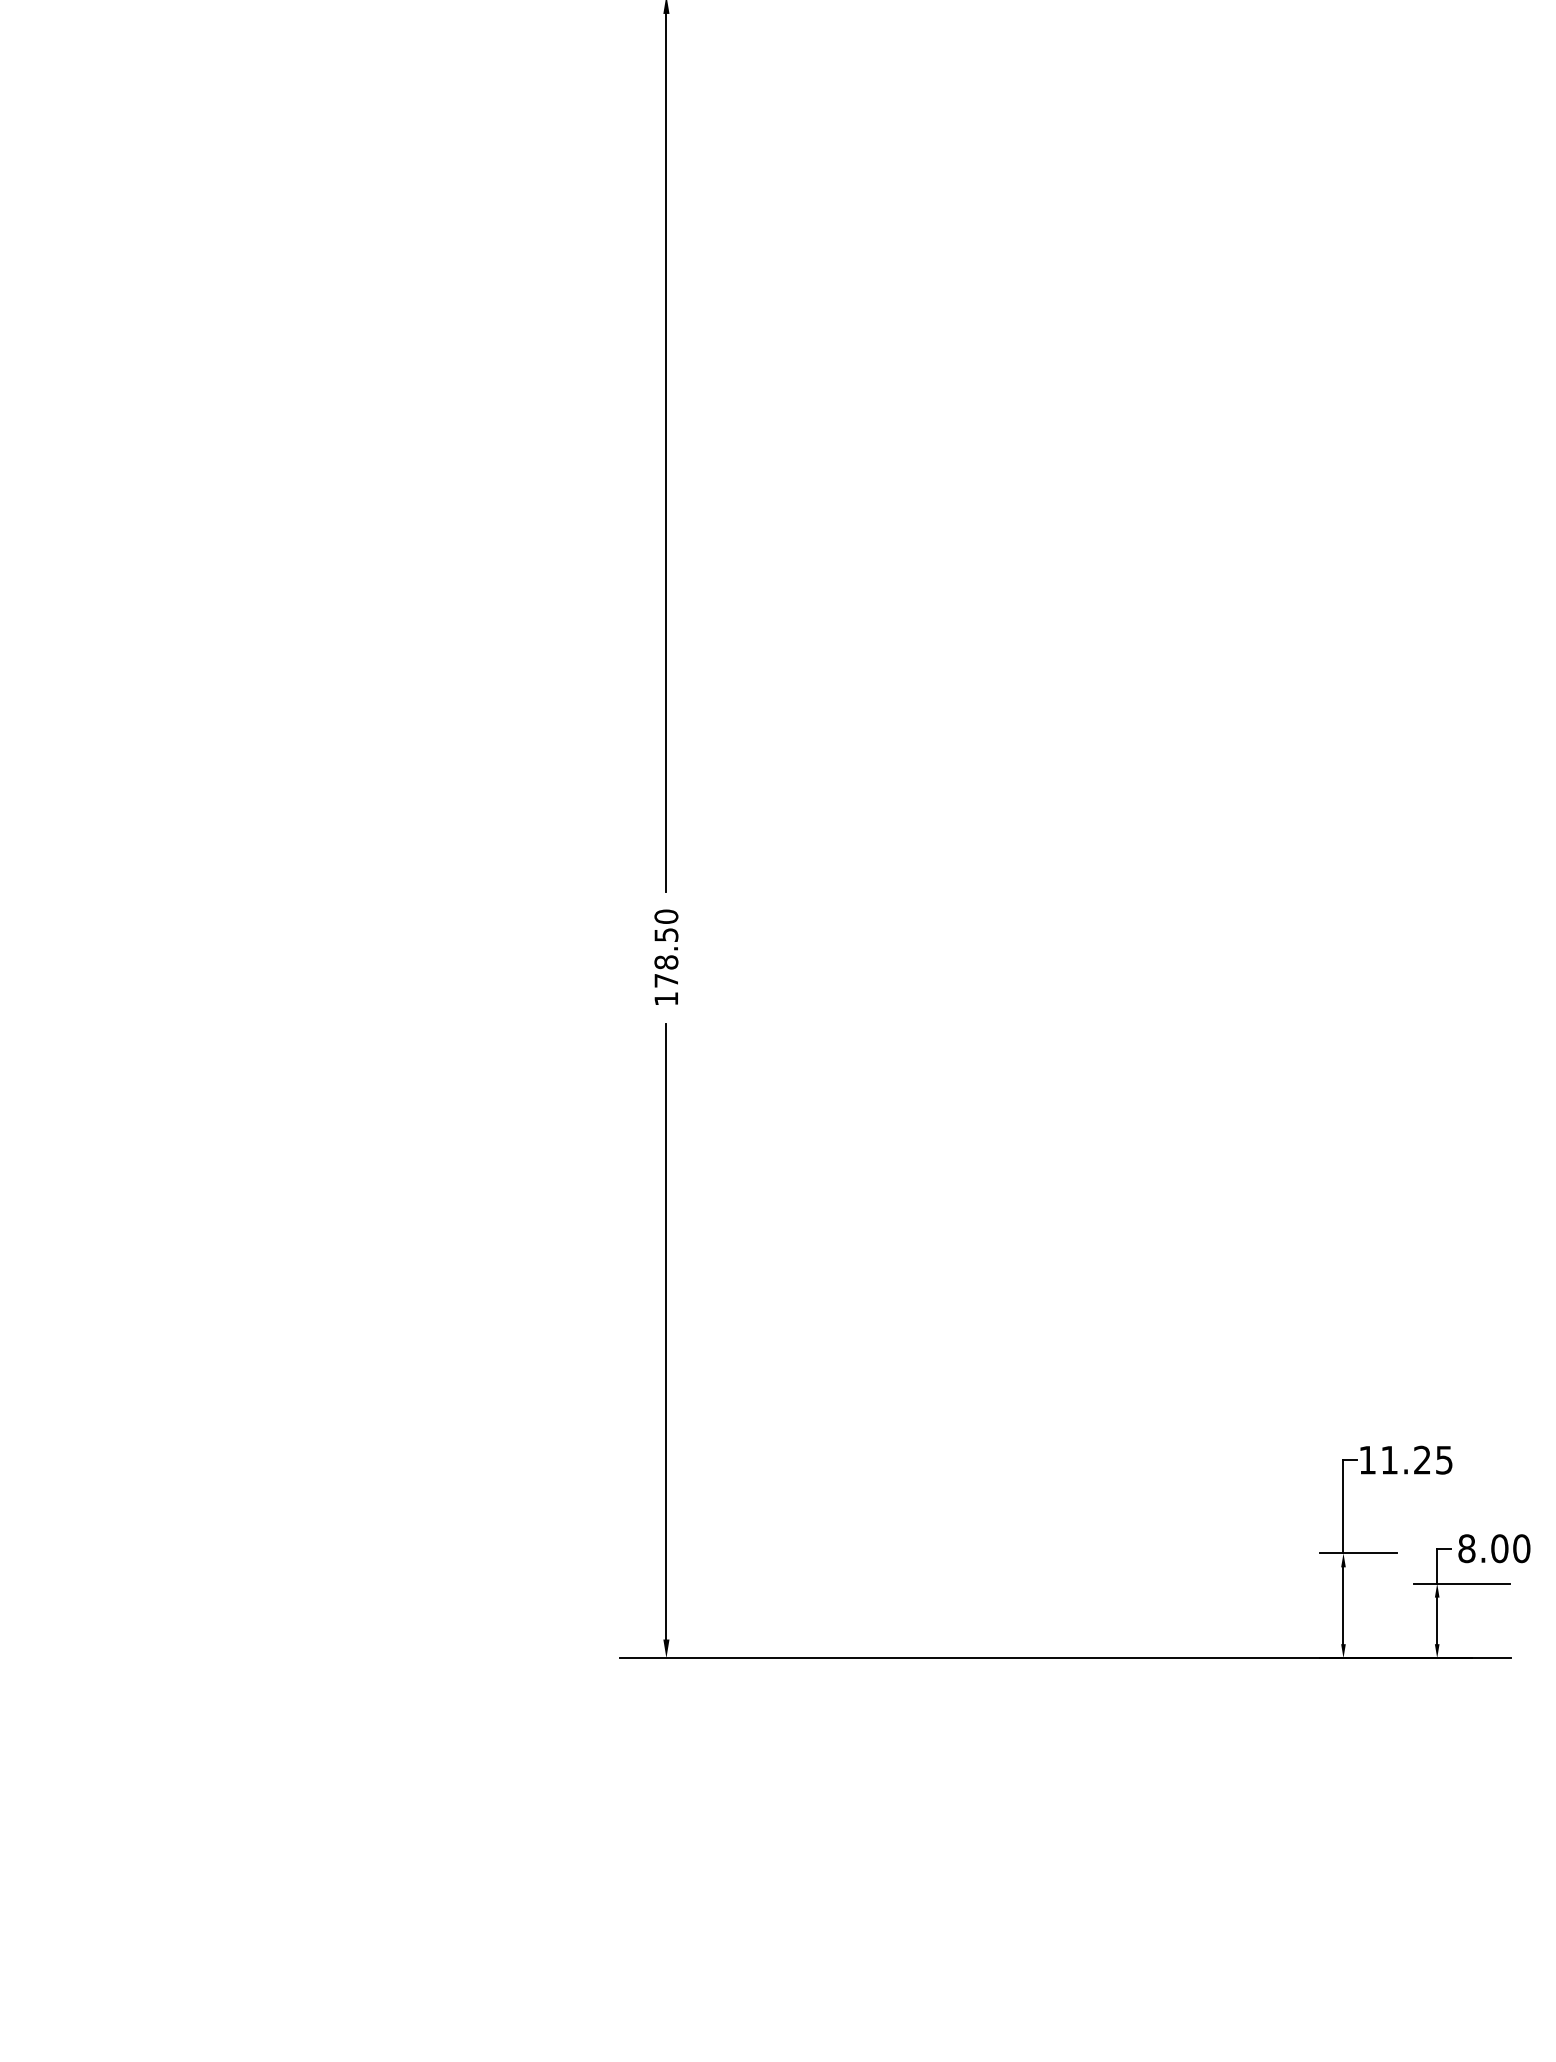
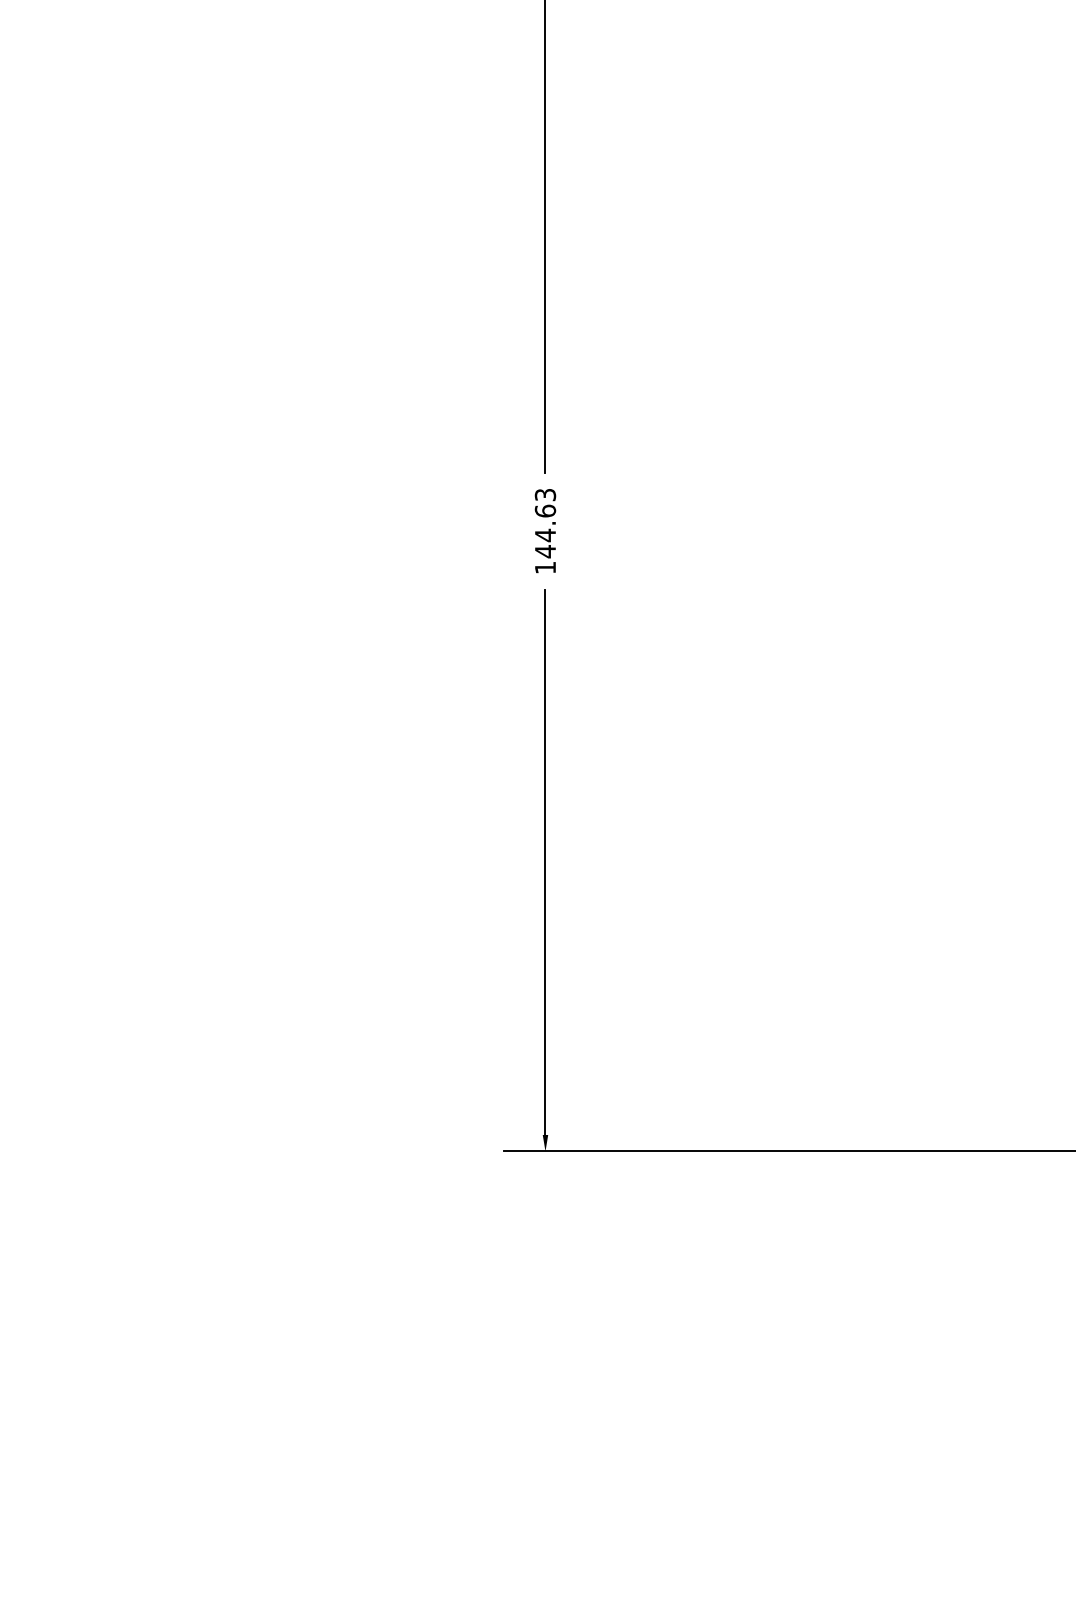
text: (666, 948) -> (545, 523), 178.50 -> 144.63

